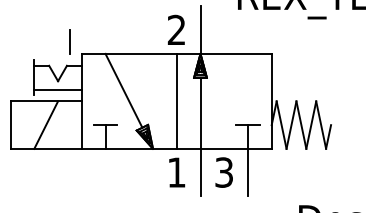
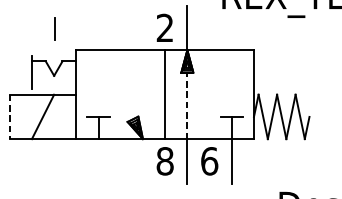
line: (69, 41) -> (54, 28), moved
line: (57, 89) -> (53, 83), removed
line: (123, 90) -> (115, 84), removed
line: (200, 113) -> (187, 106), solid -> dashed
line: (10, 125) -> (9, 117), solid -> dashed
text: (176, 172) -> (164, 161), 1 -> 8
text: (224, 172) -> (209, 161), 3 -> 6

